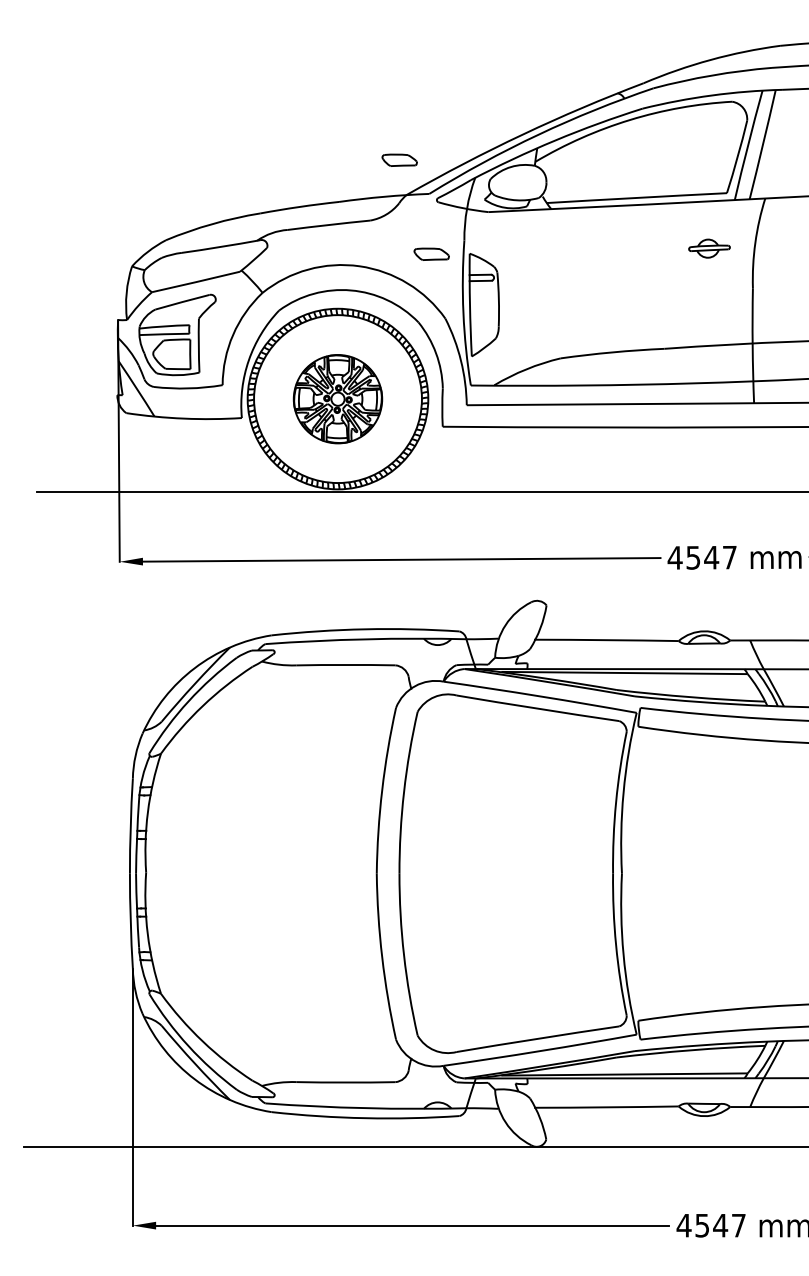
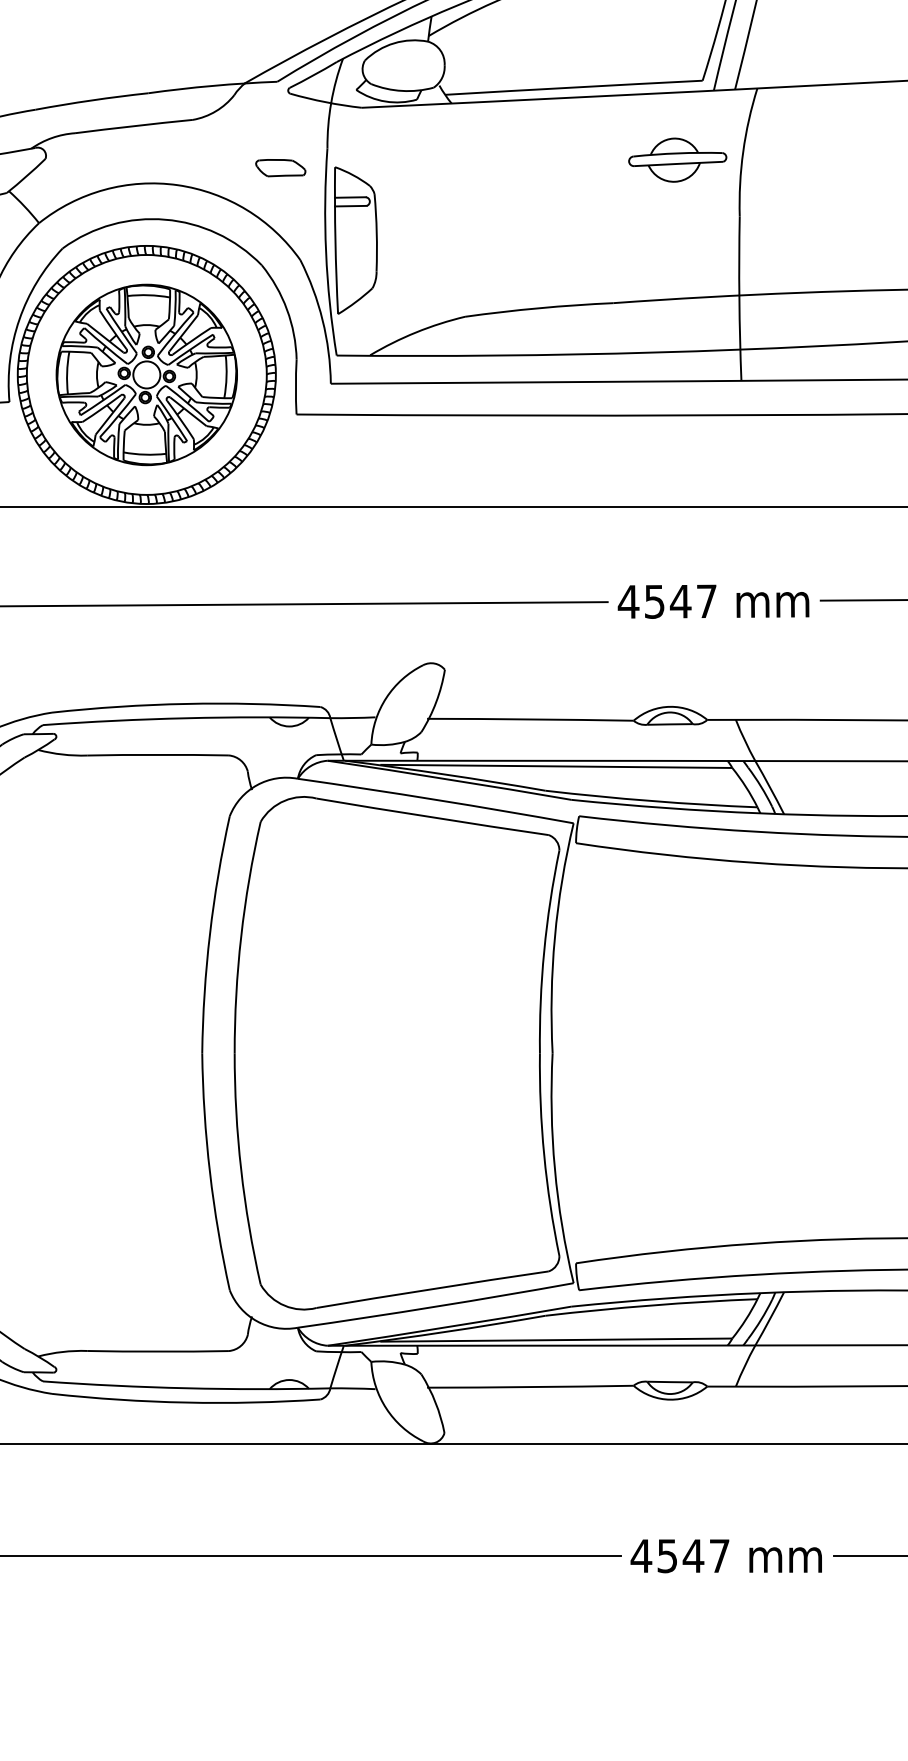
part: (399, 159) -> (234, 32), removed
part: (709, 248) -> (677, 159), size x1.67
part: (337, 399) -> (146, 375), size x1.43

